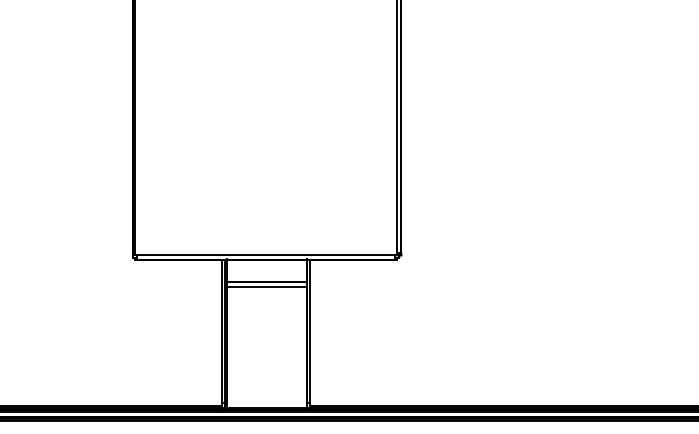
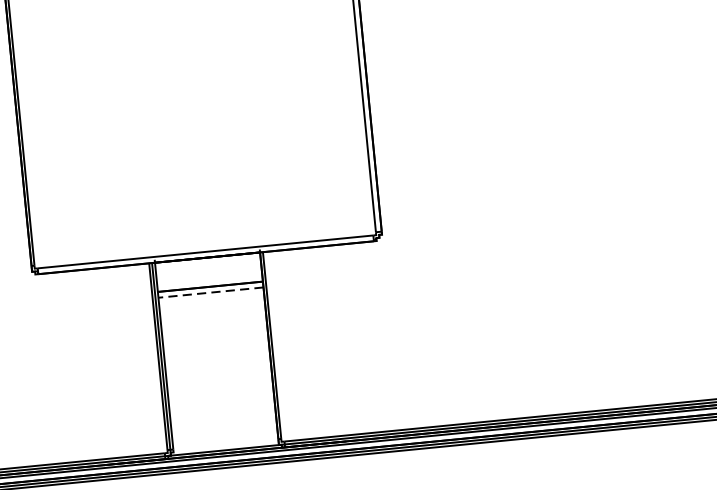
line: (266, 286) -> (210, 292), solid -> dashed

